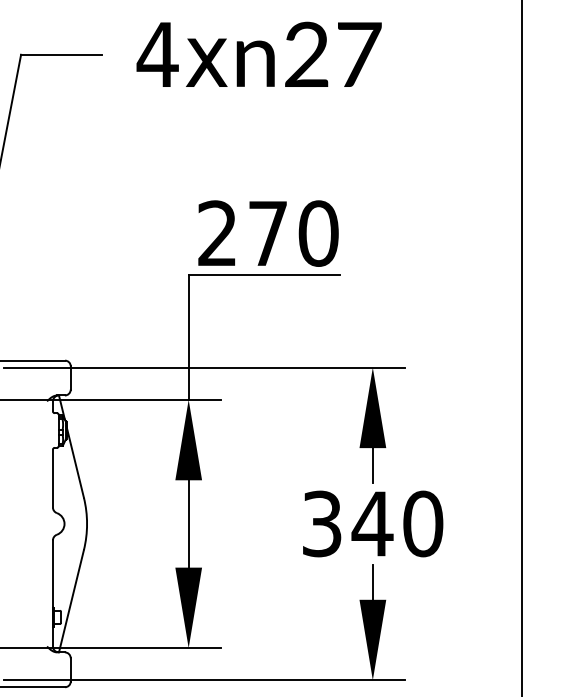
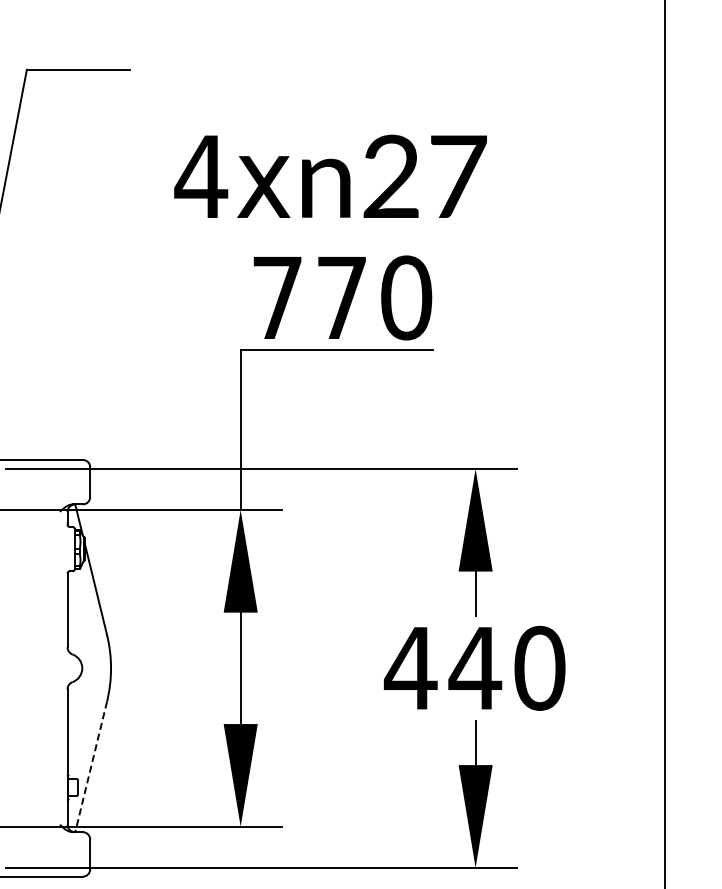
text: (259, 53) -> (330, 175), moved
text: (217, 232) -> (277, 296), 270 -> 770
text: (321, 523) -> (410, 667), 340 -> 440
line: (71, 601) -> (91, 767), solid -> dashed

